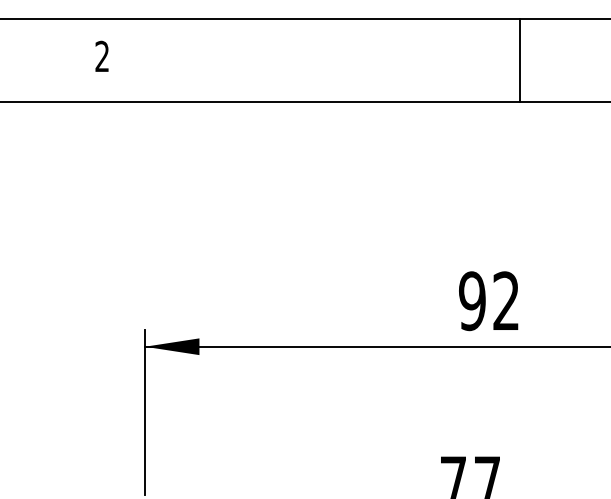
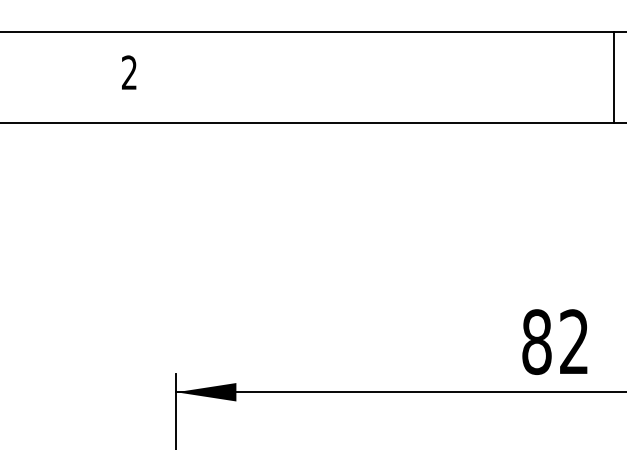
line: (519, 60) -> (614, 77), moved
text: (472, 301) -> (537, 342), 92 -> 82

